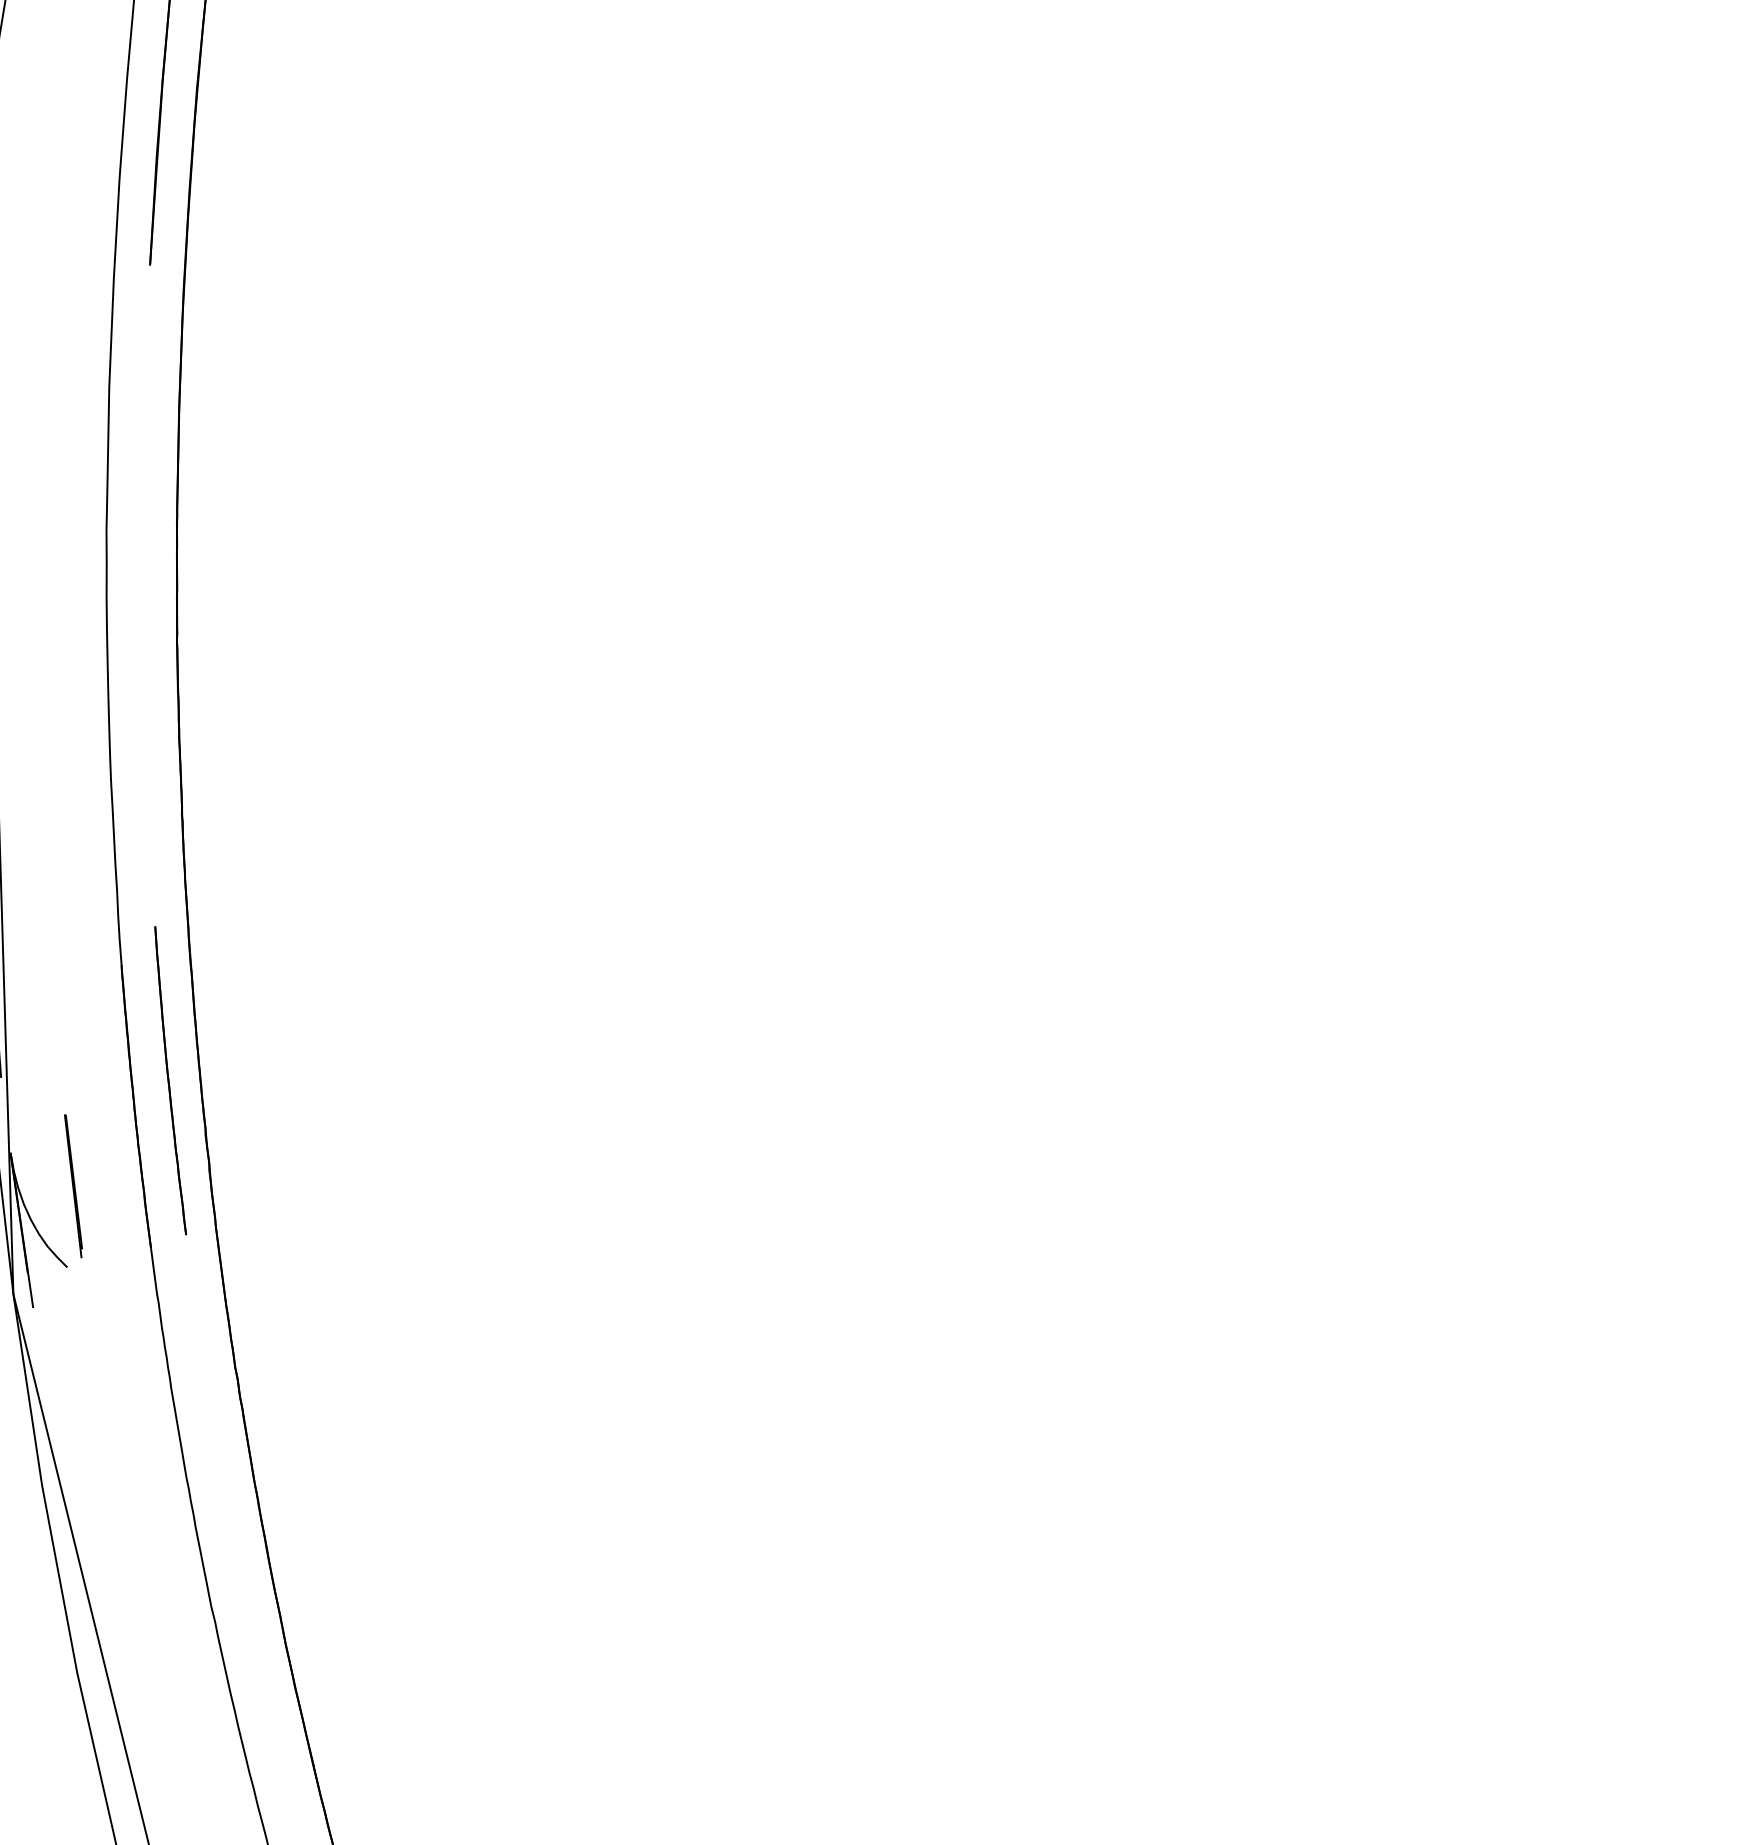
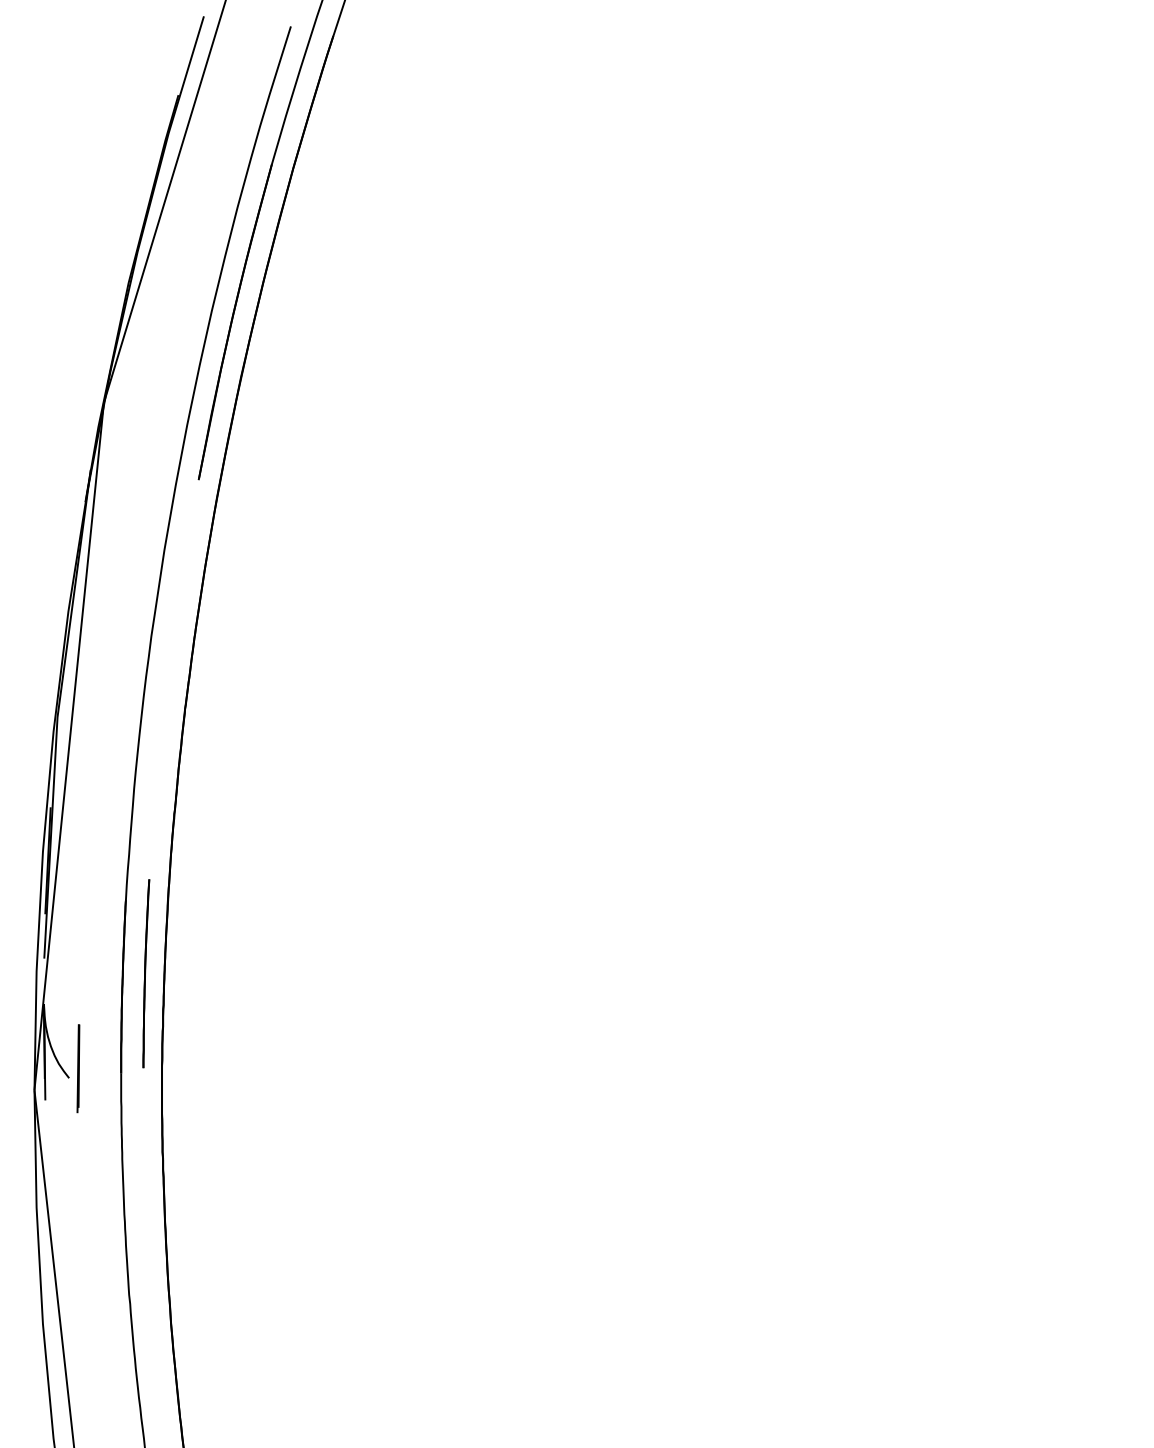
line: (73, 1185) -> (78, 1068), moved

